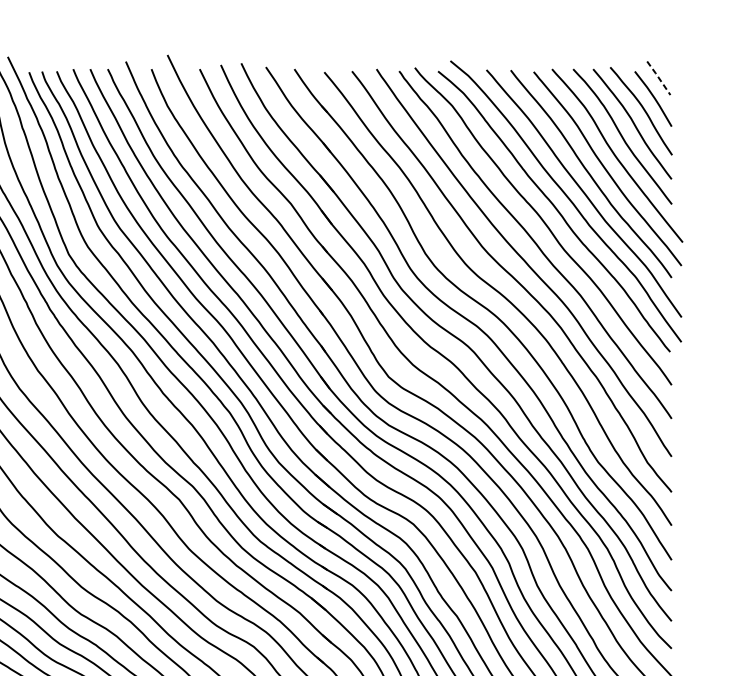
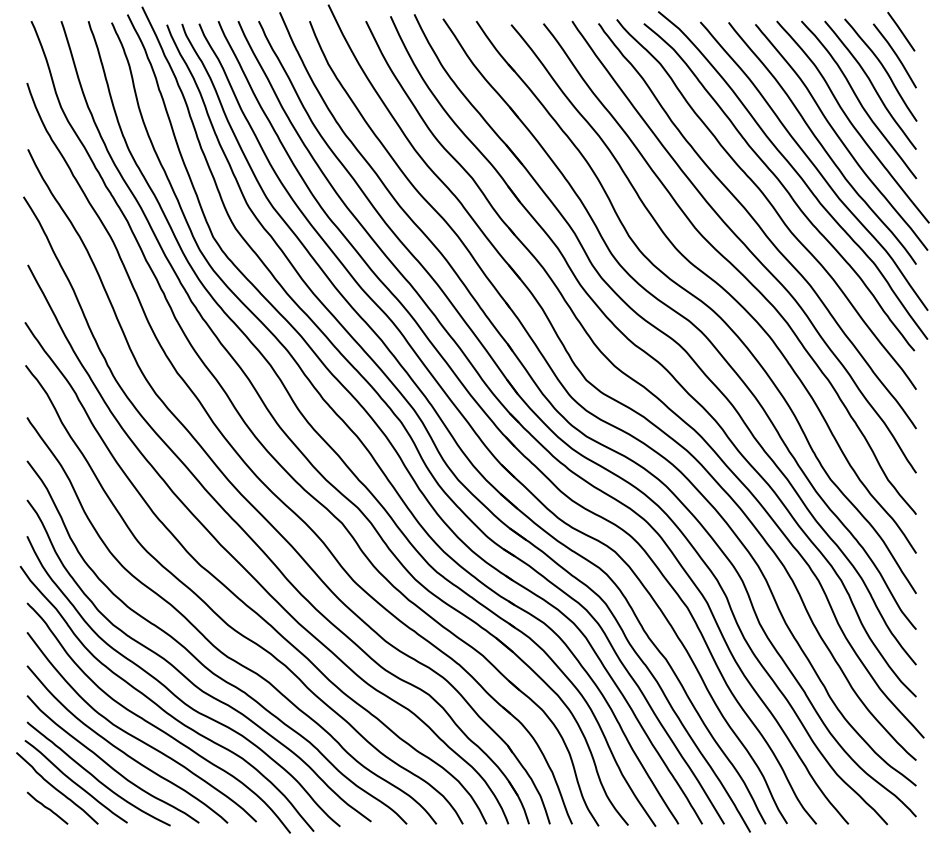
line: (659, 78) -> (901, 31), dashed -> solid

